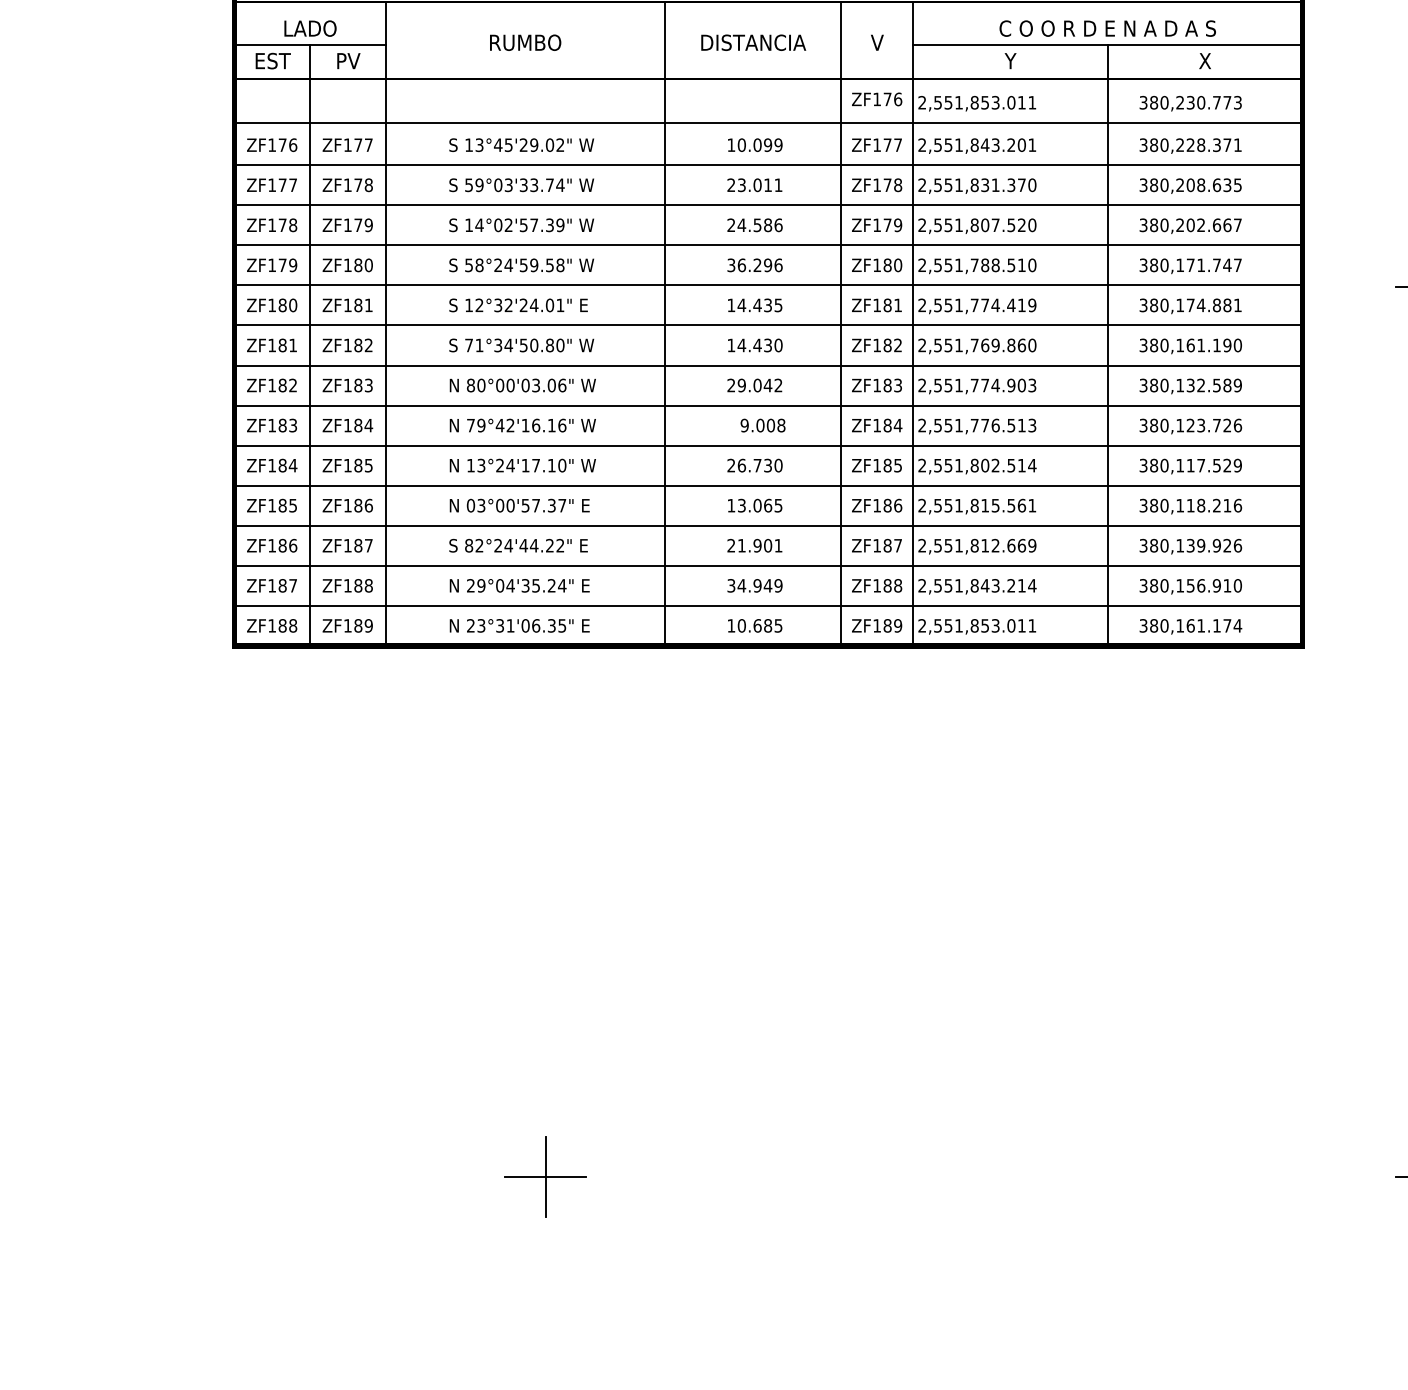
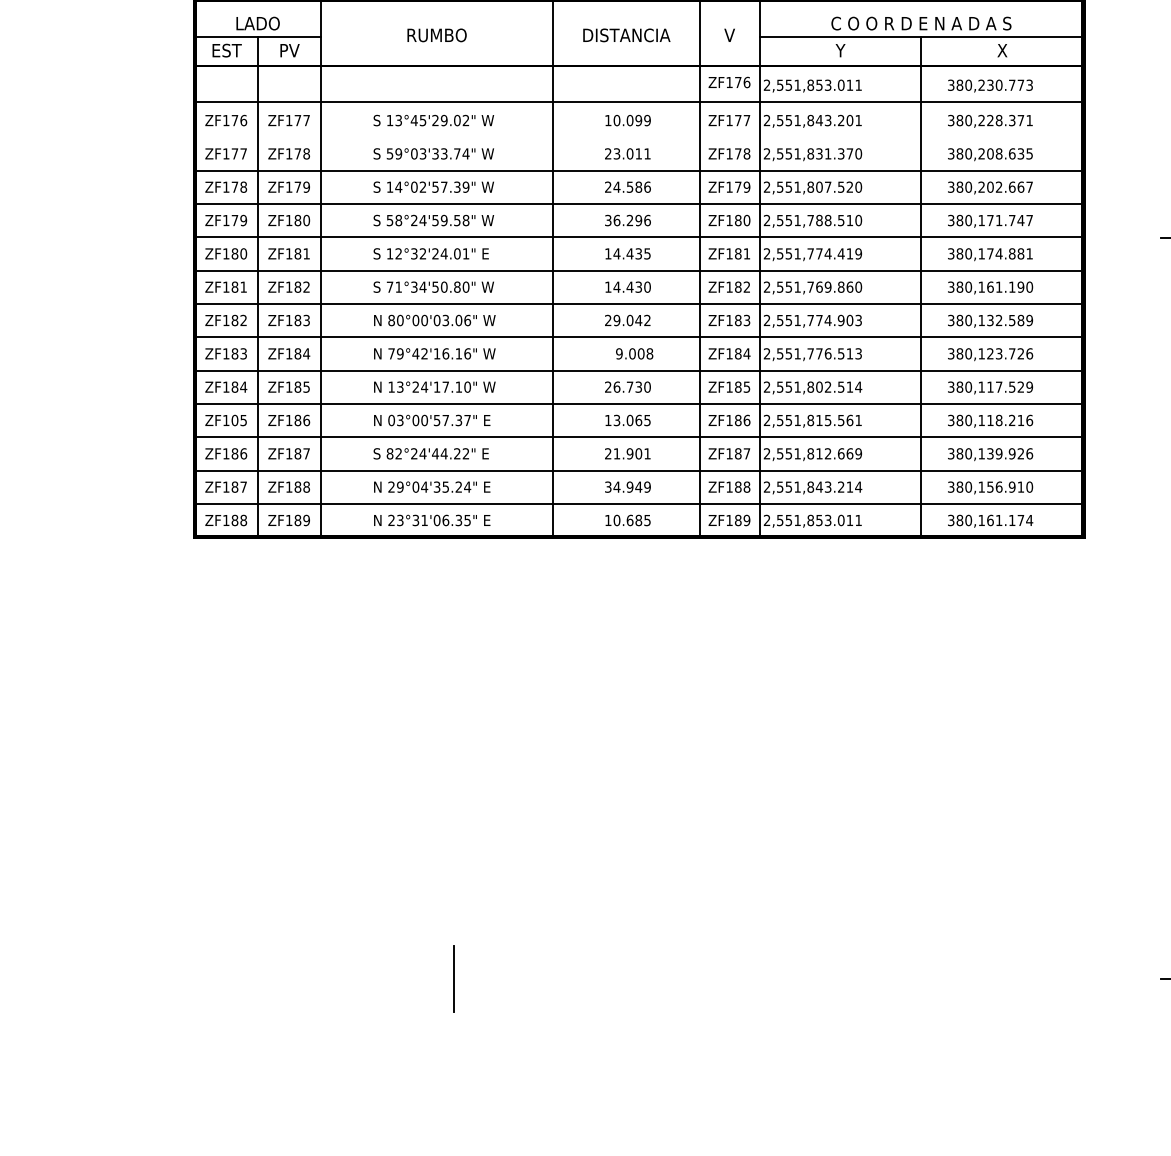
line: (767, 165) -> (638, 137), removed
text: (282, 505) -> (234, 420), ZF185 -> ZF105
line: (545, 1176) -> (453, 978), removed

